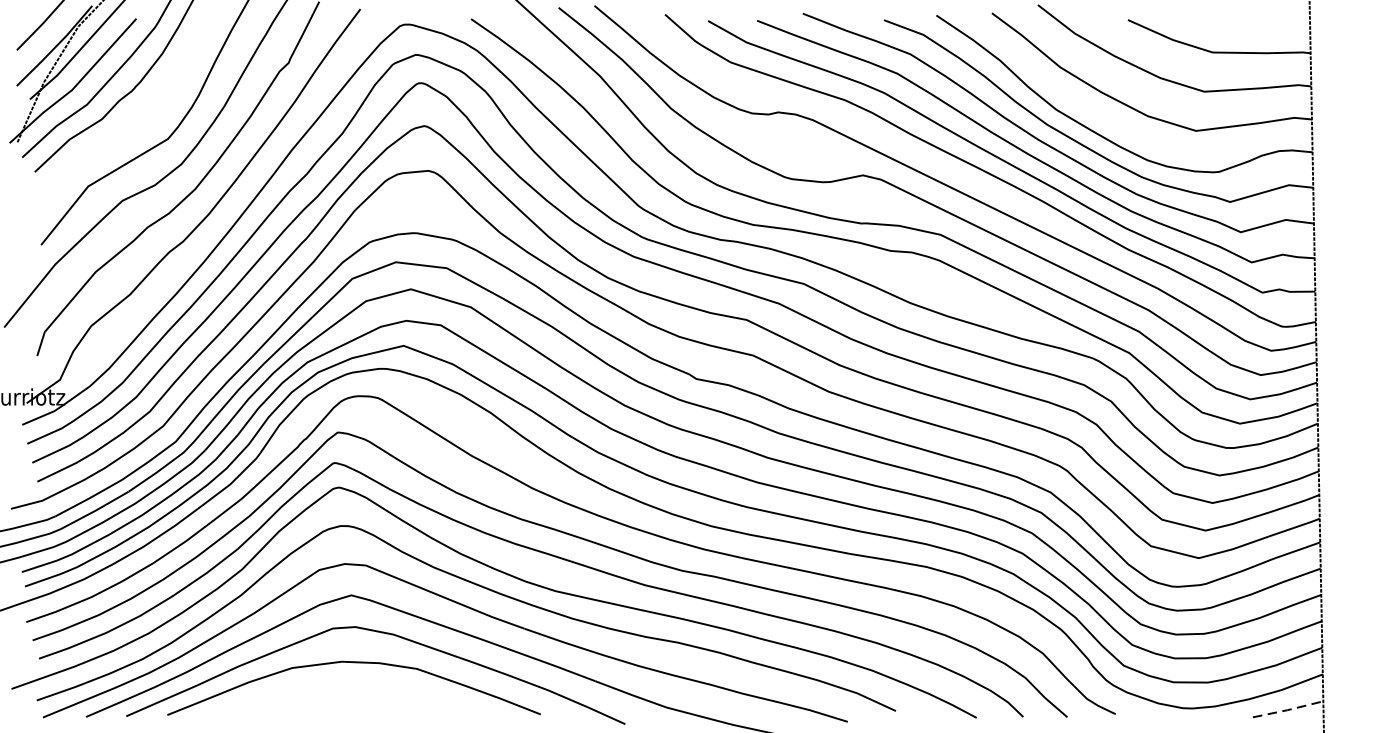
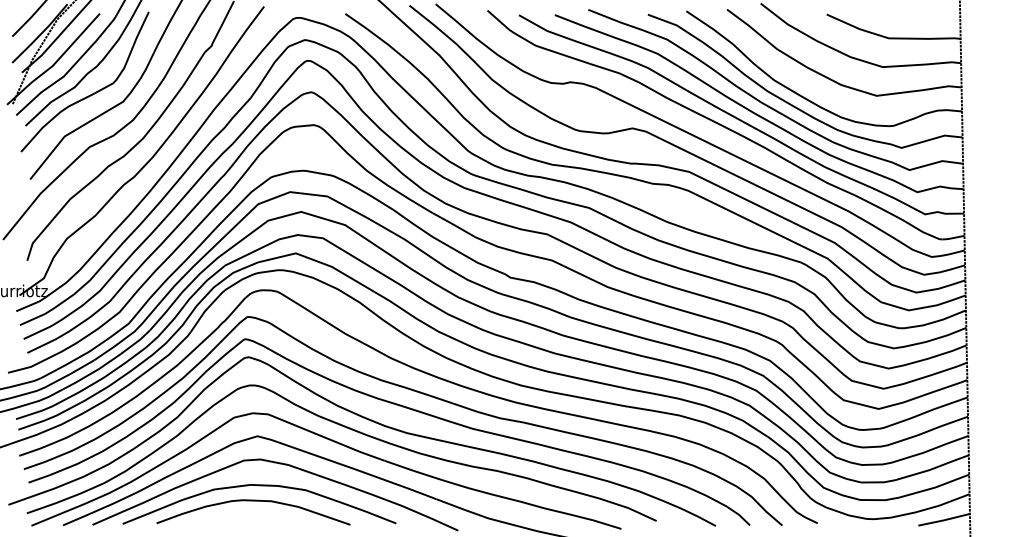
curve: (123, 129) -> (90, 94), added
curve: (345, 684) -> (253, 501), added
line: (1288, 710) -> (944, 520), dashed -> solid

